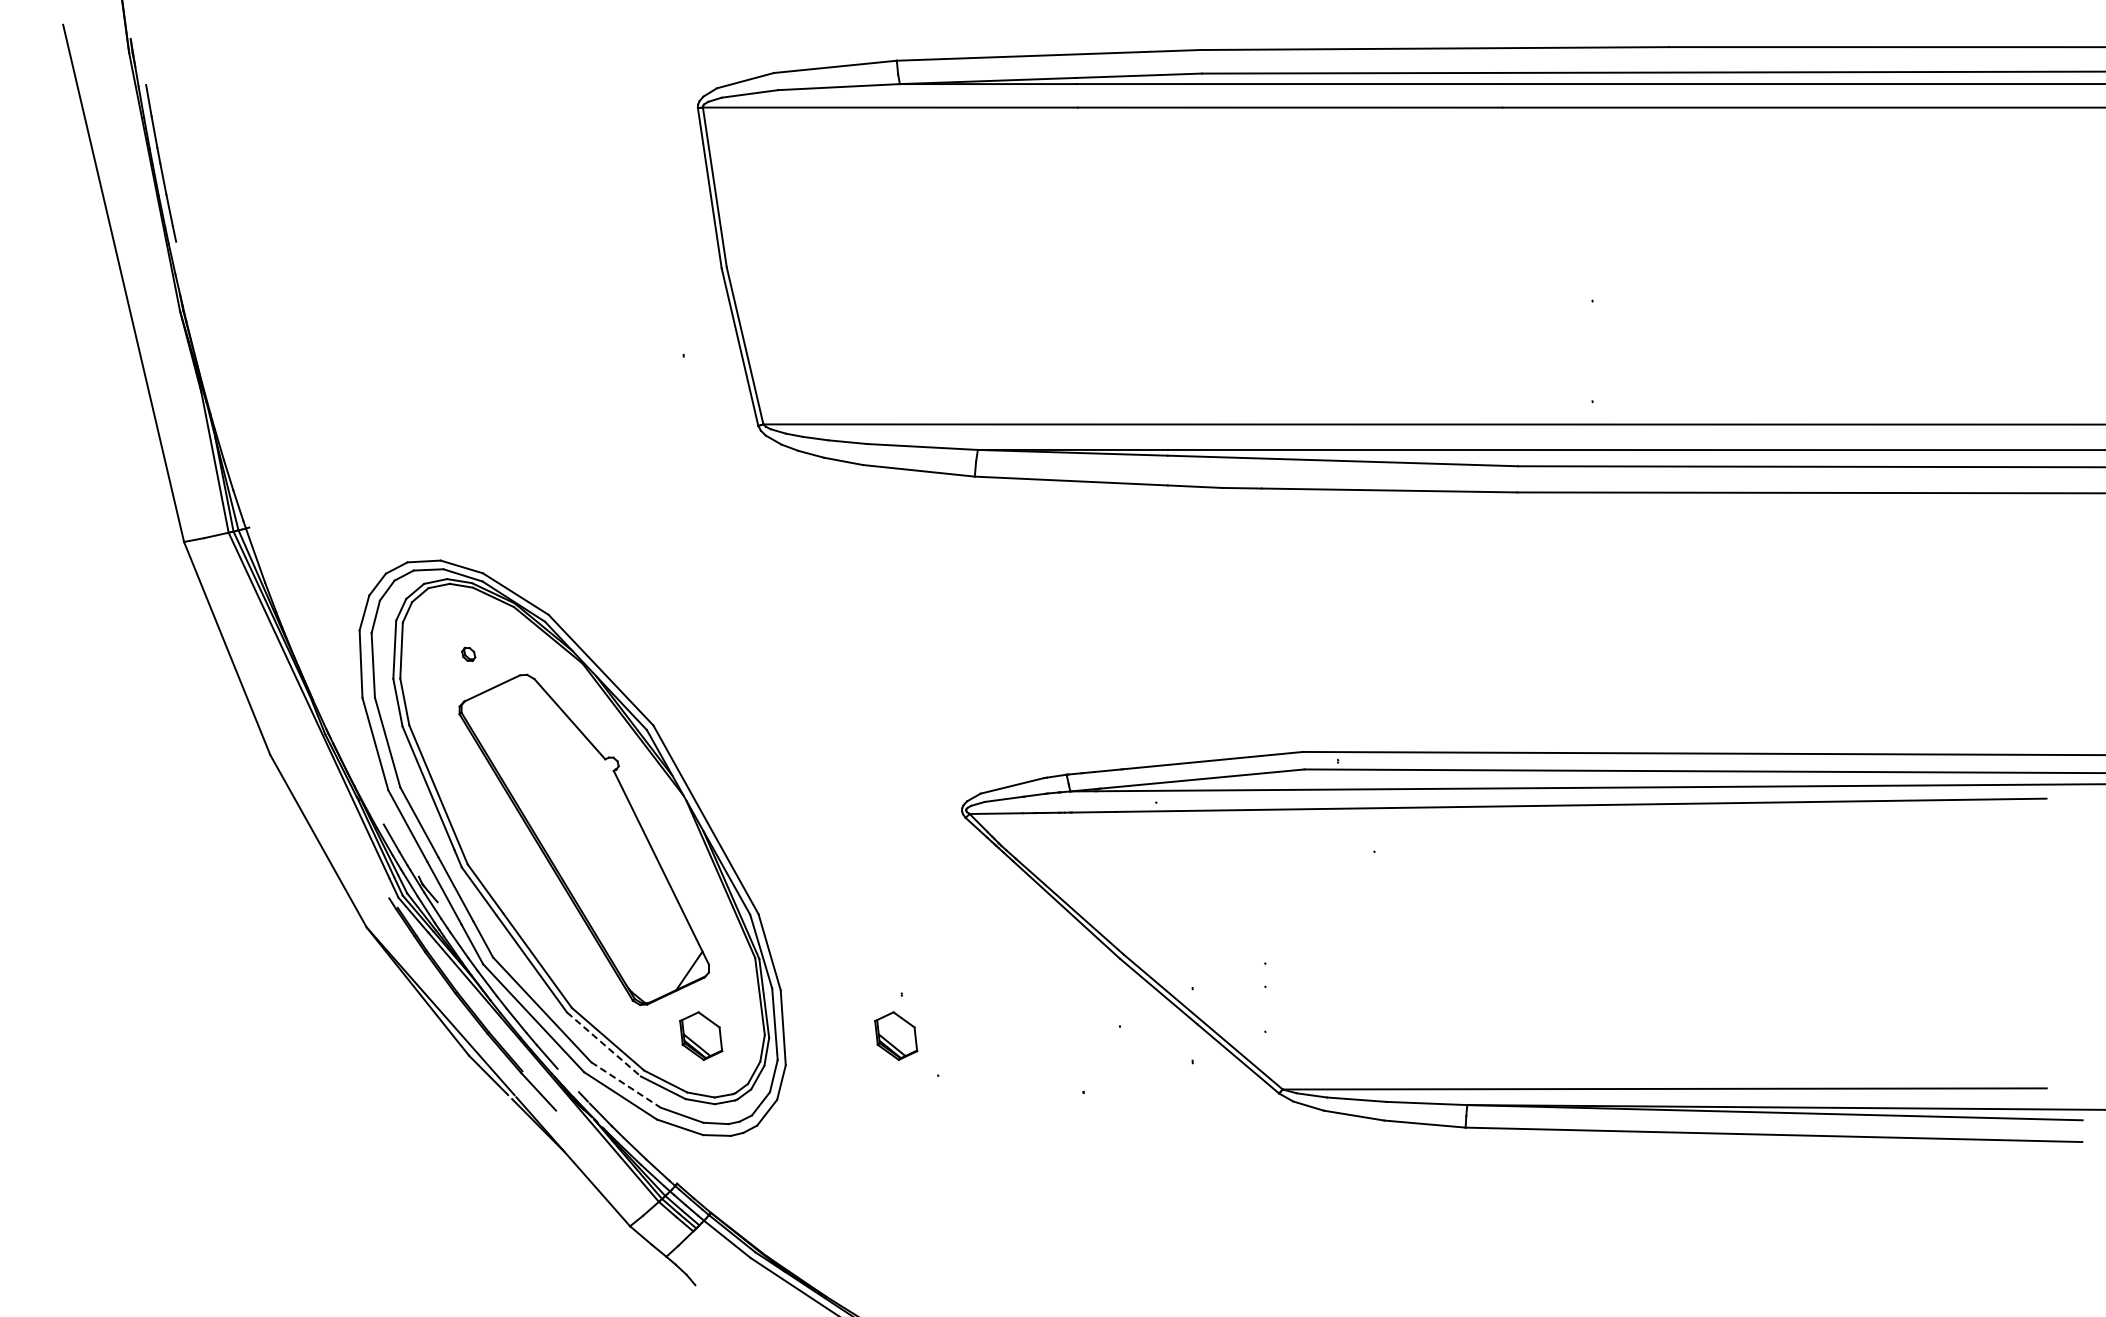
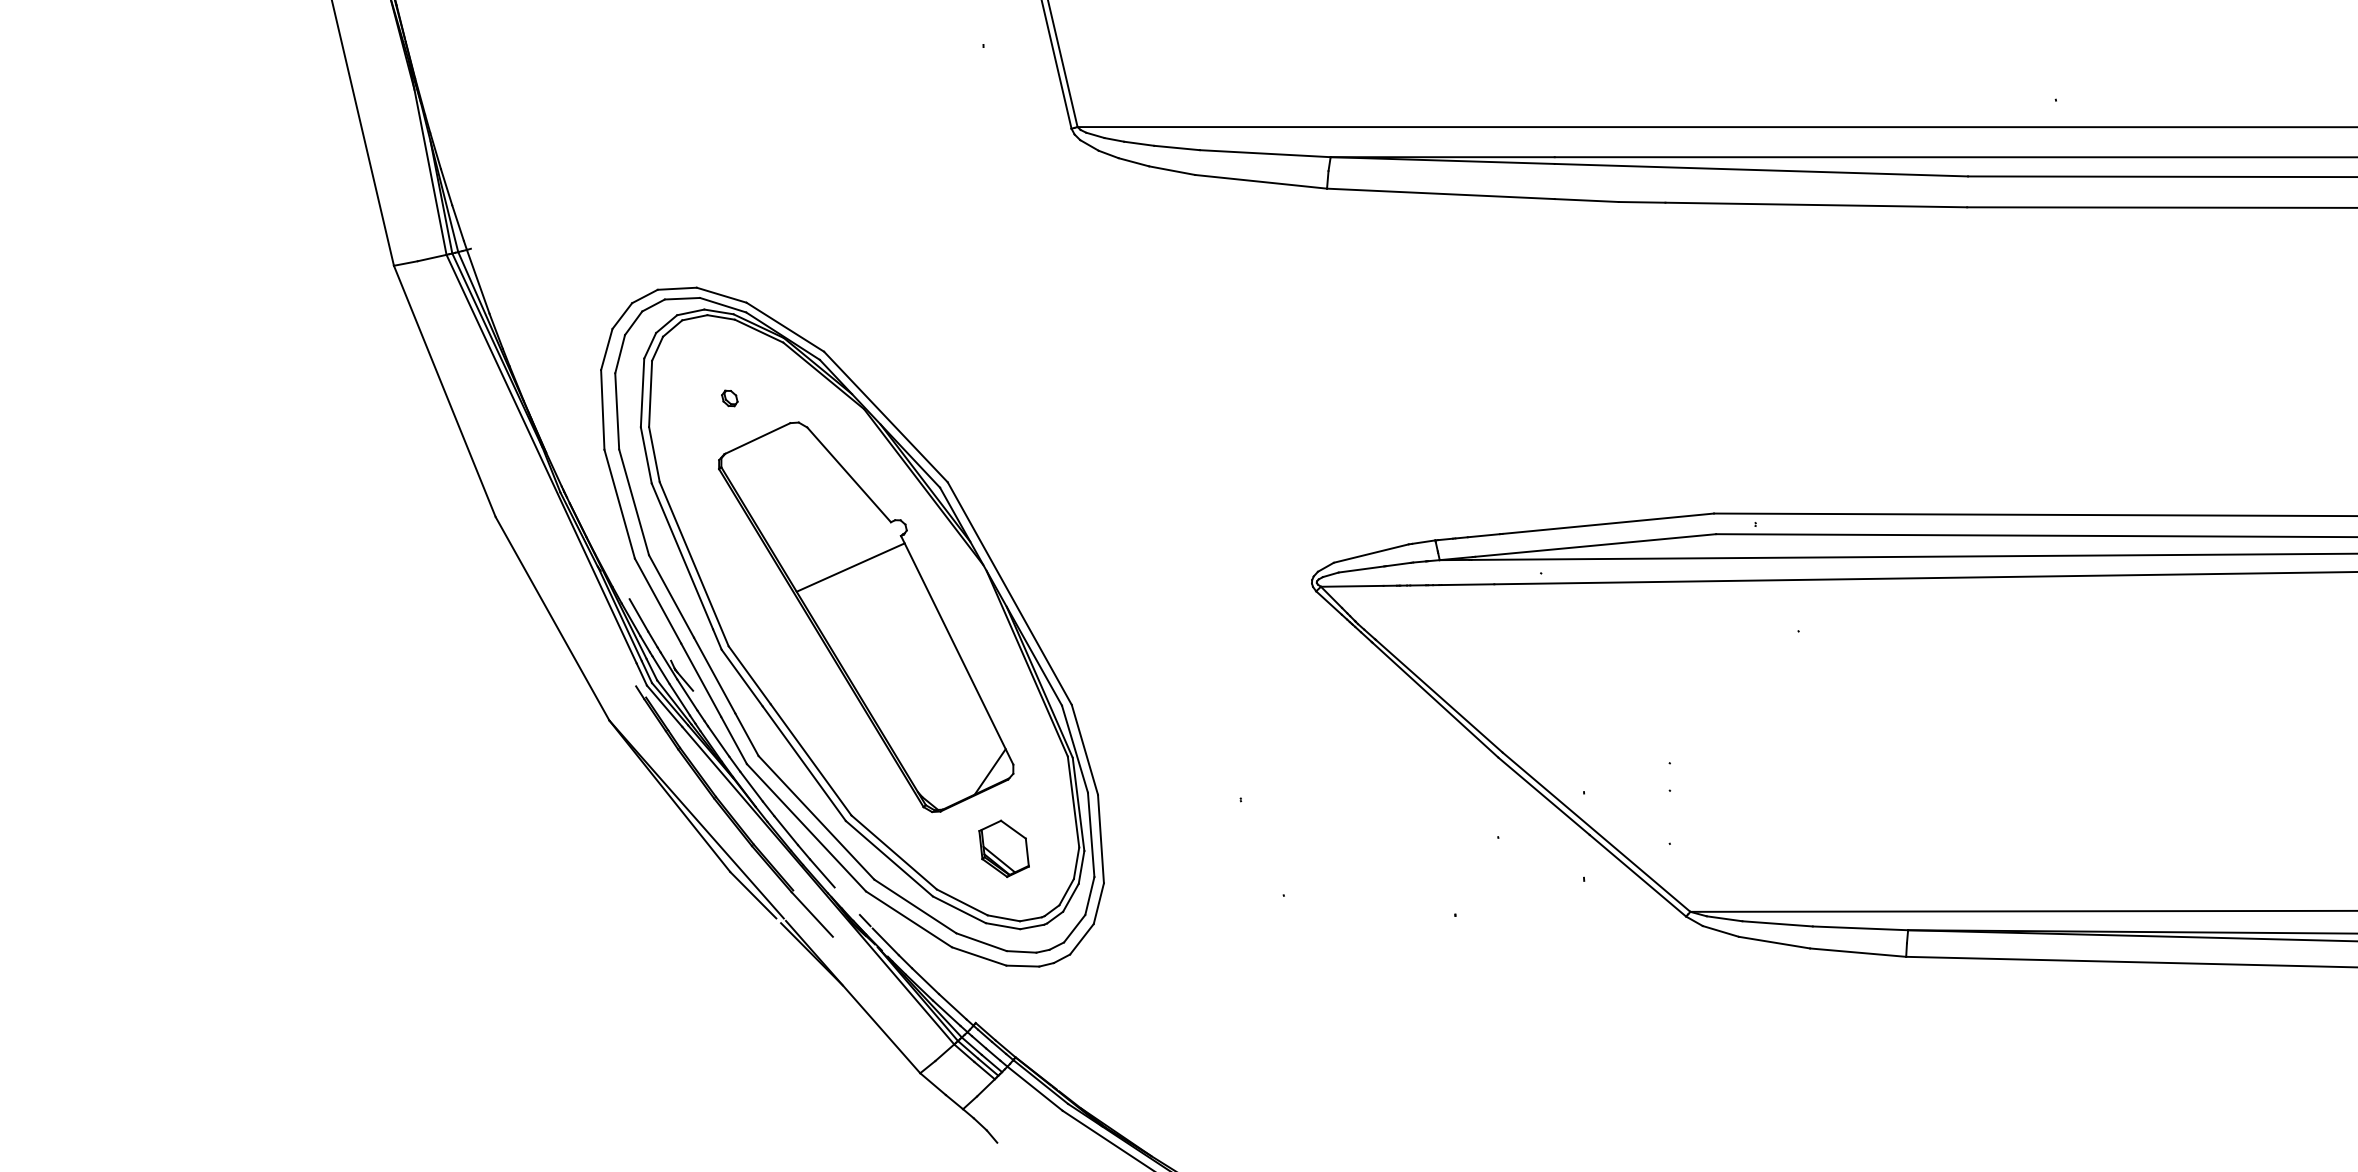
line: (570, 797) -> (849, 567), added
part: (896, 1036) -> (1234, 849), removed
line: (603, 1044) -> (888, 858), dashed -> solid
line: (625, 1084) -> (914, 905), dashed -> solid

